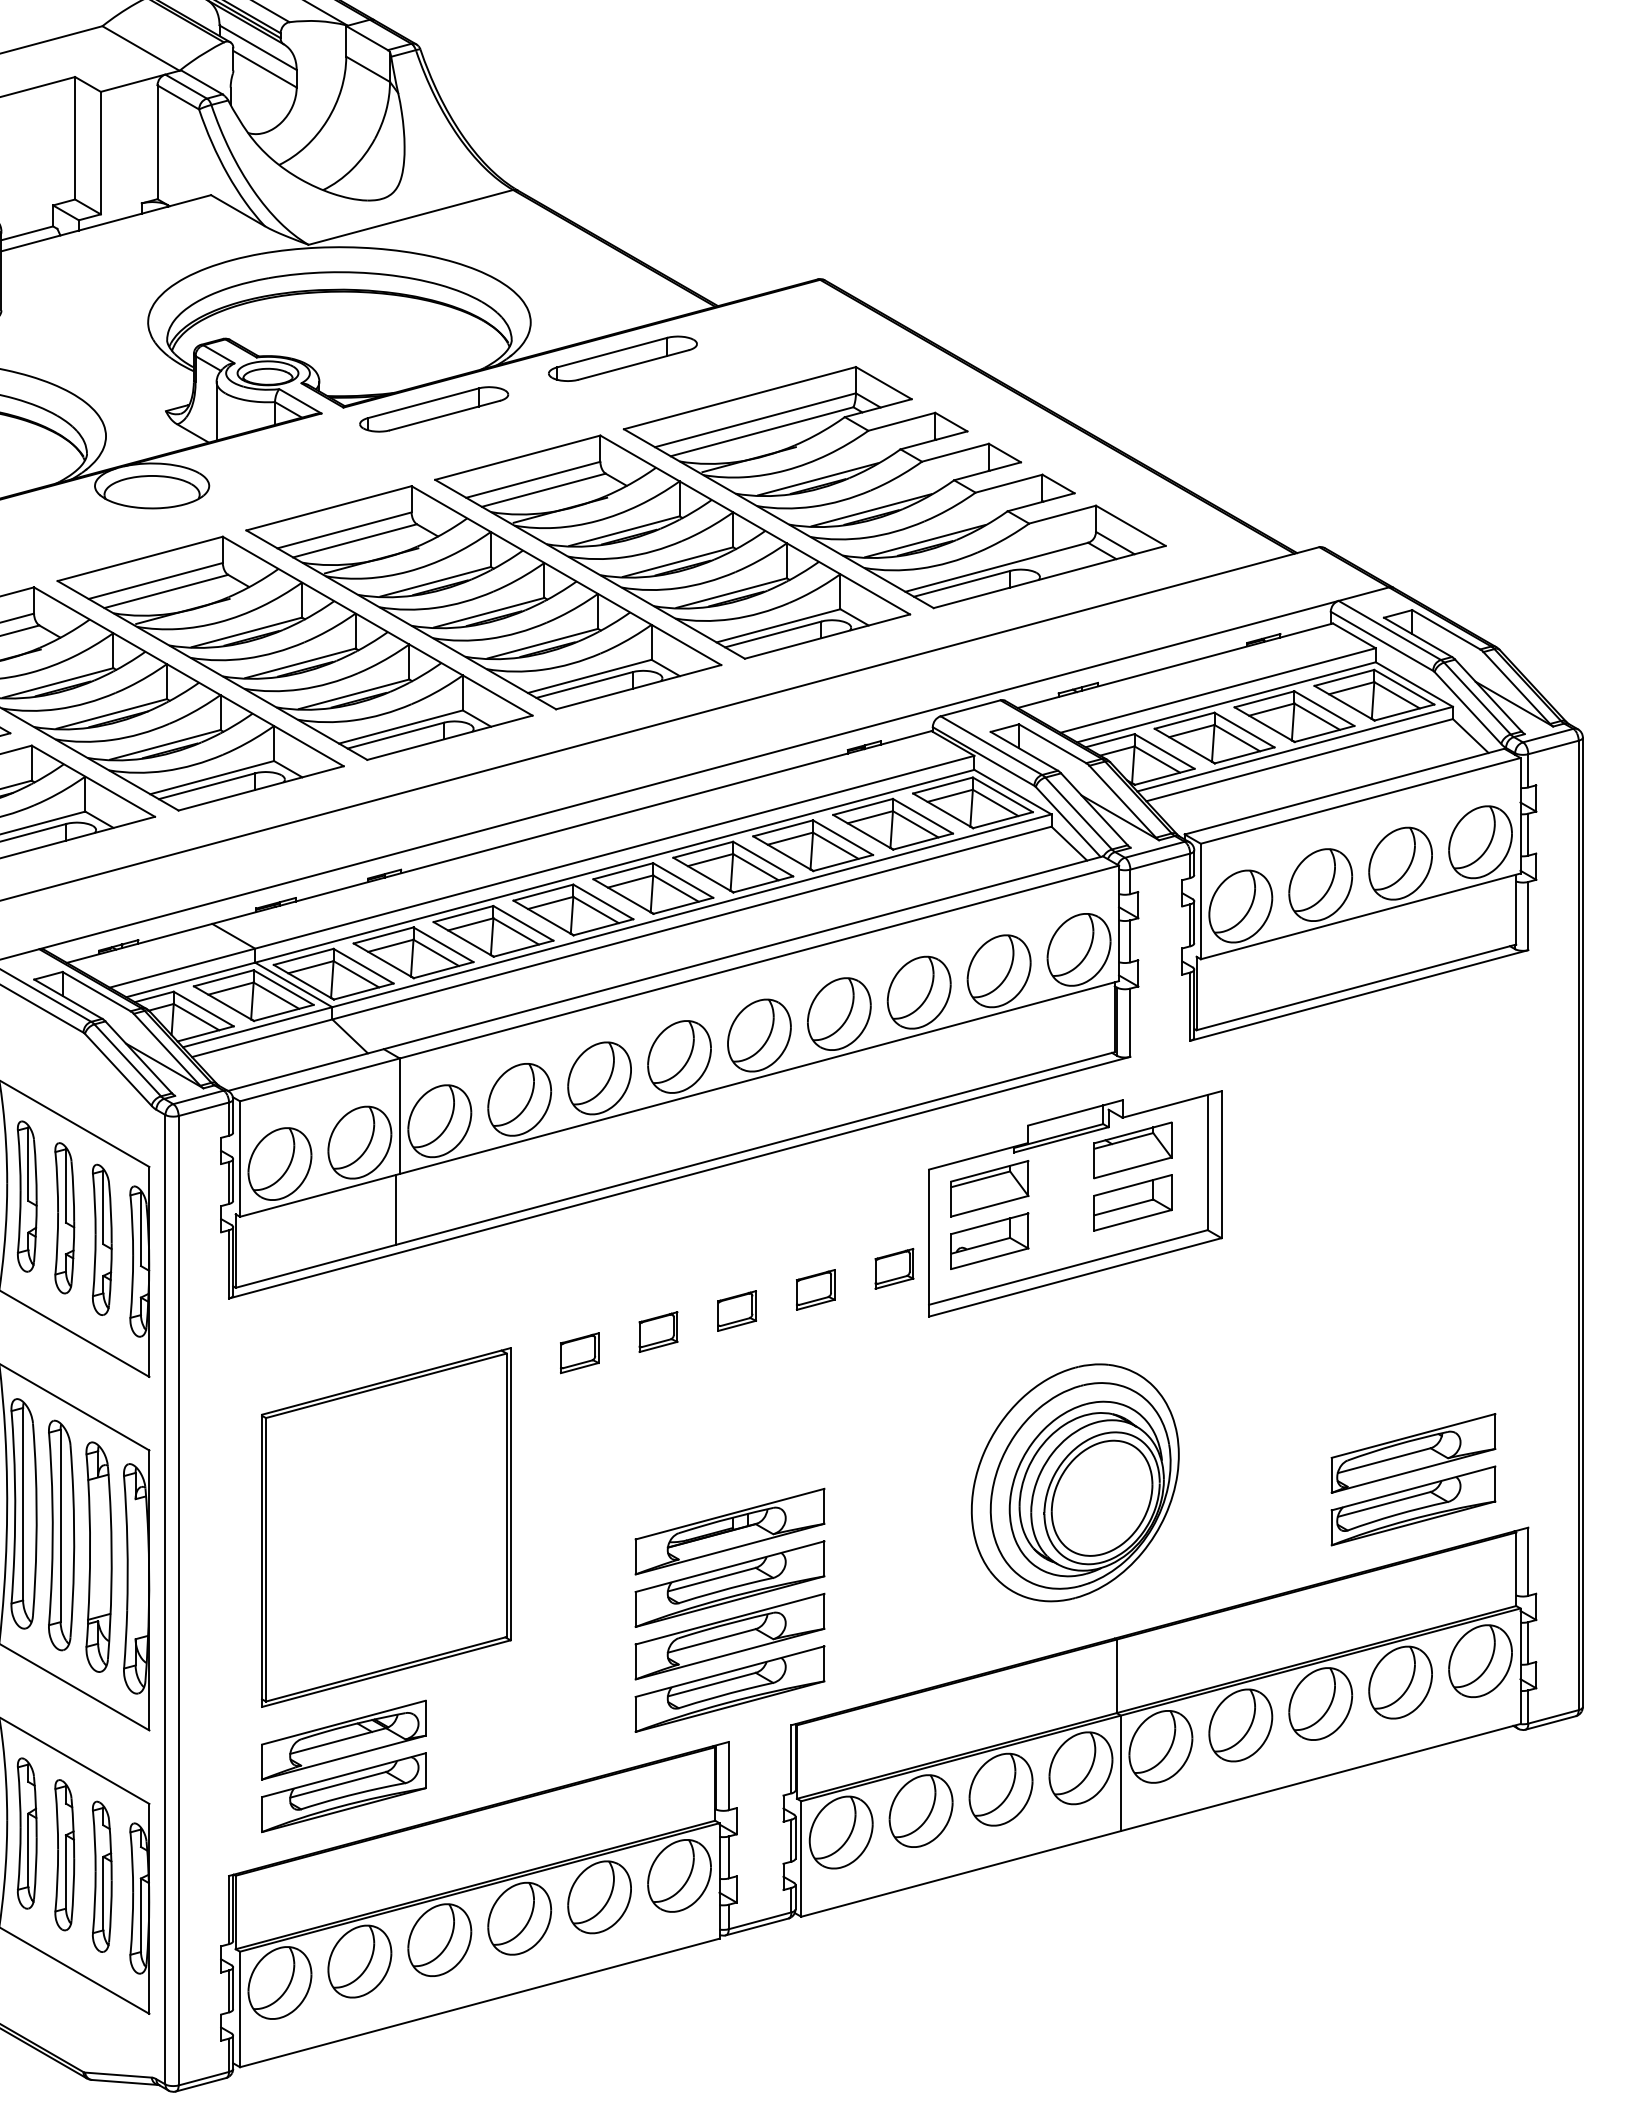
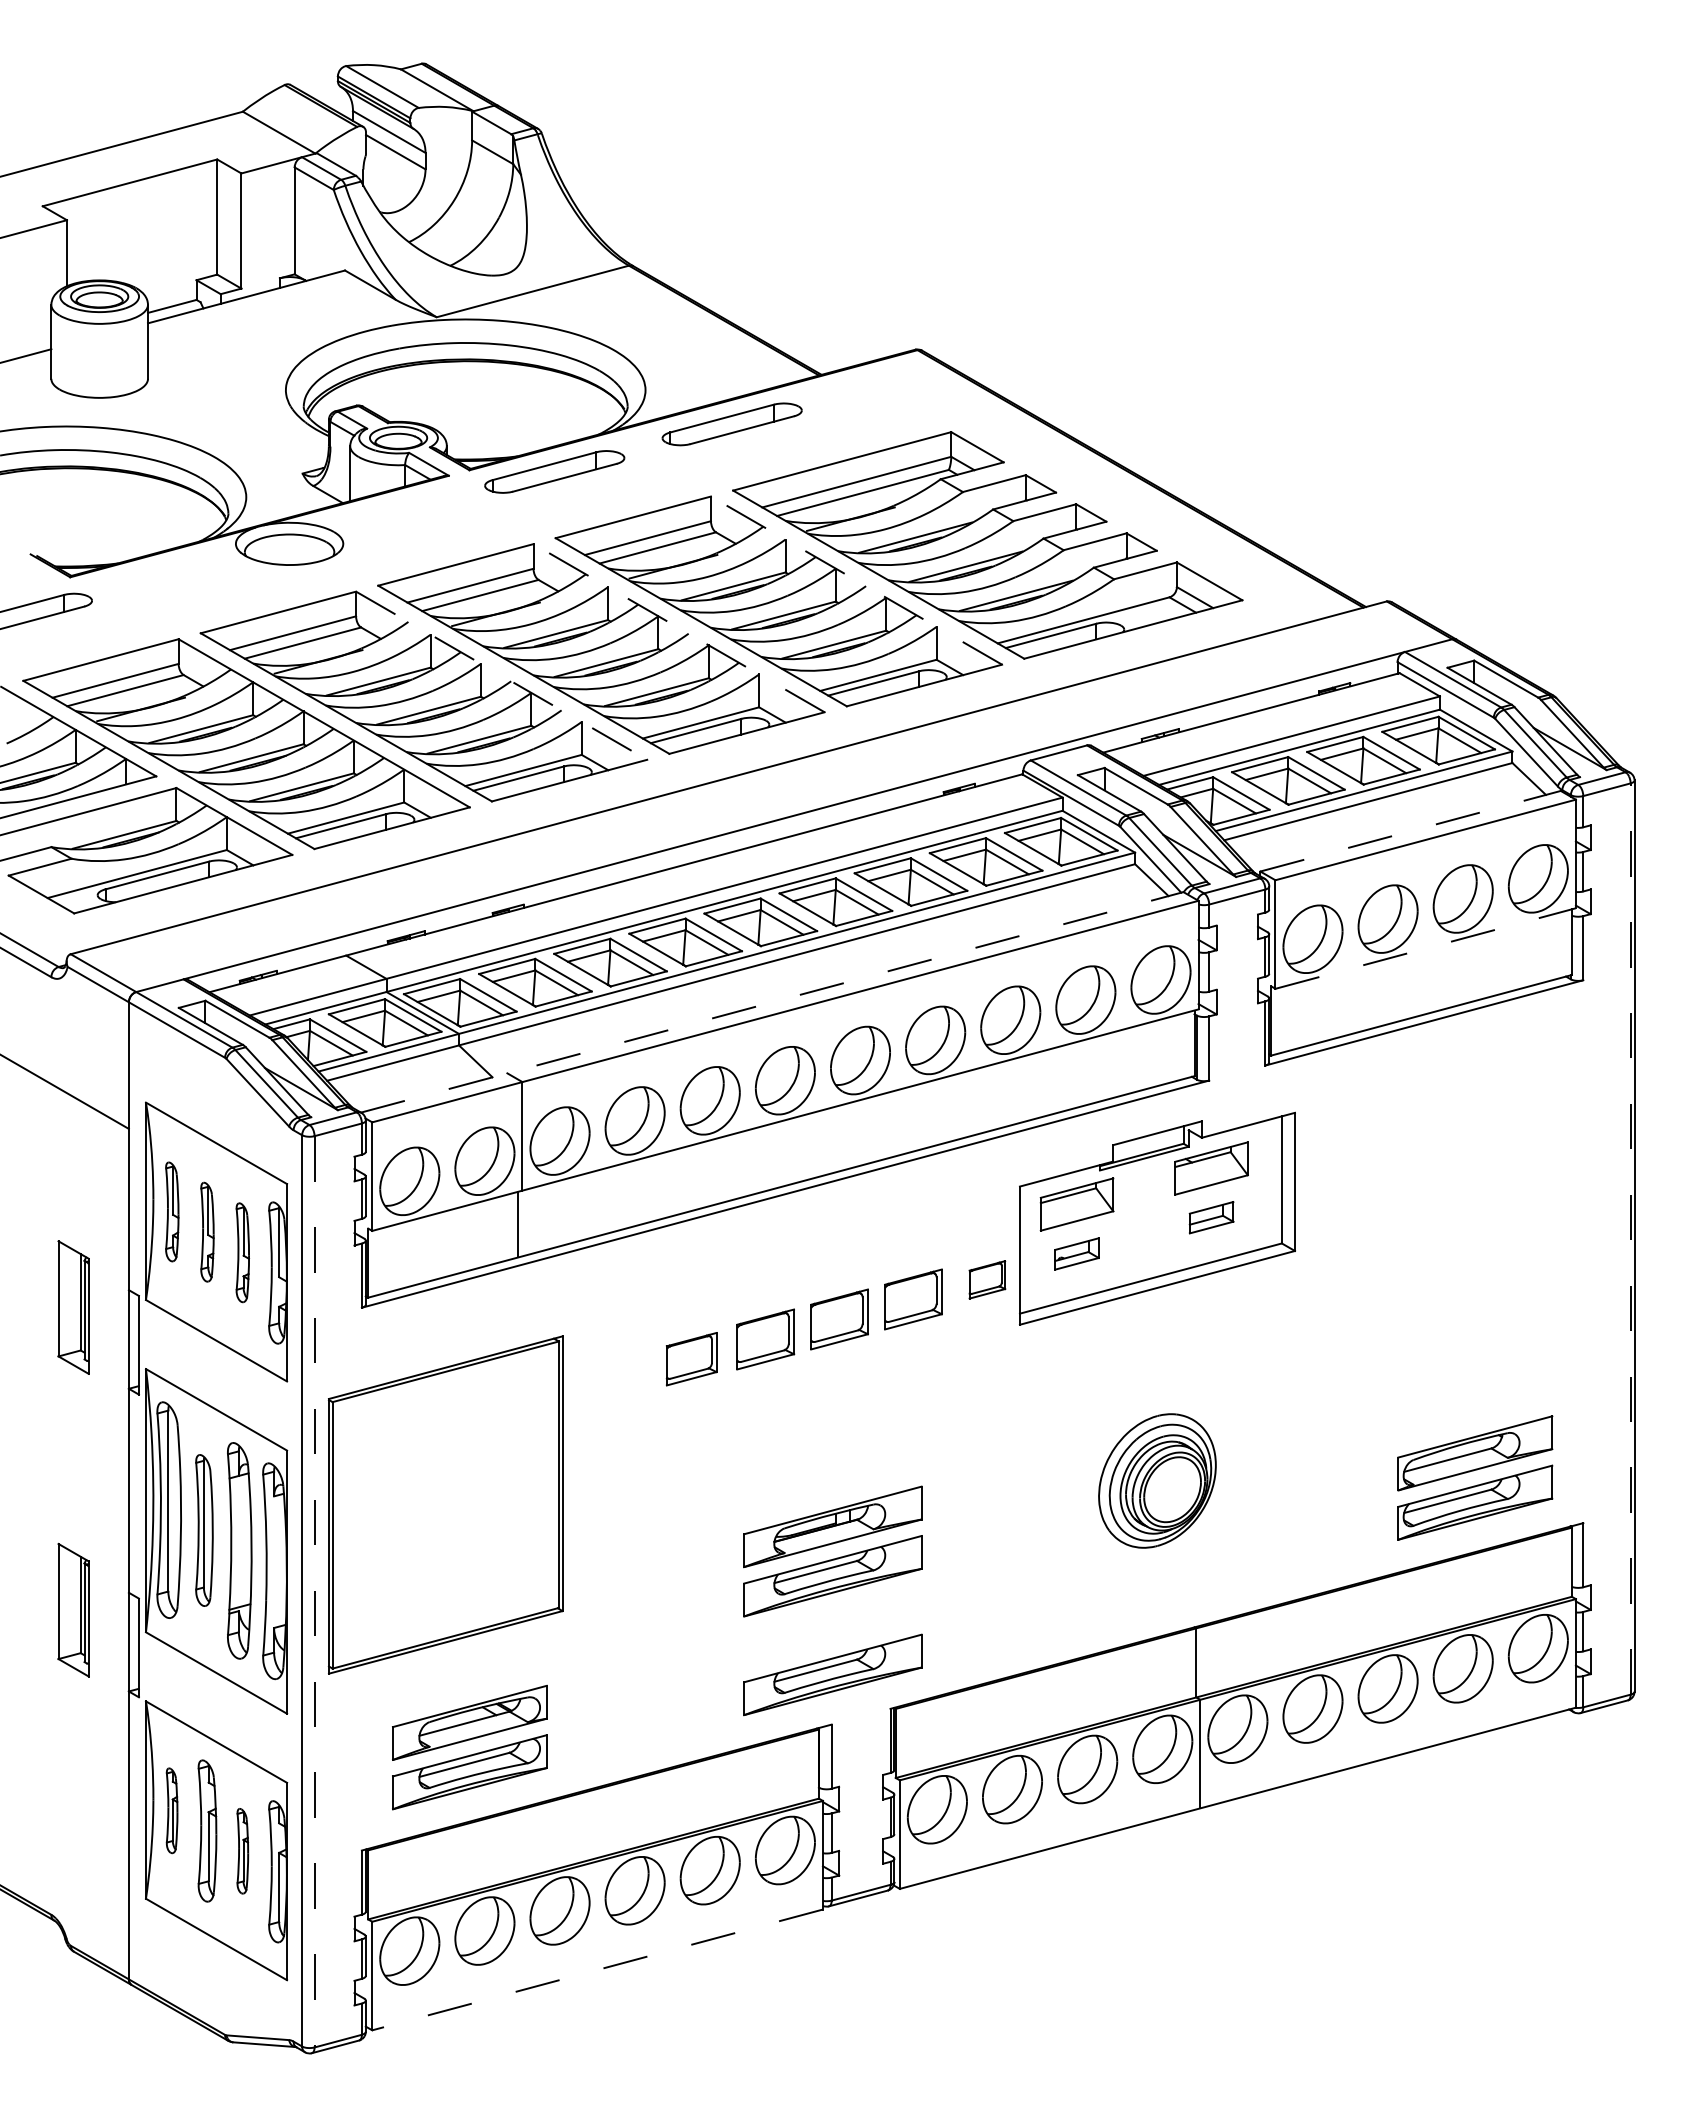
line: (755, 524) -> (856, 580), solid -> dashed
line: (565, 574) -> (678, 627), solid -> dashed
line: (378, 625) -> (502, 675), solid -> dashed
line: (1344, 791) -> (1410, 831), solid -> dashed
line: (1360, 916) -> (1425, 948), solid -> dashed
line: (665, 973) -> (772, 1002), solid -> dashed
part: (27, 1196) -> (172, 1211), size x0.7
part: (1132, 1202) -> (1211, 1217), size x0.6
part: (64, 1217) -> (207, 1231), size x0.7
line: (1578, 1225) -> (1630, 1239), solid -> dashed
part: (101, 1239) -> (242, 1252), size x0.7
part: (989, 1240) -> (1076, 1253), size x0.6
part: (815, 1289) -> (913, 1299), size x1.6
part: (737, 1311) -> (839, 1319), size x1.6
part: (658, 1331) -> (765, 1338), size x1.6
part: (579, 1352) -> (691, 1358), size x1.4
part: (1075, 1482) -> (1157, 1480), size x0.6
part: (386, 1526) -> (445, 1504), moved
part: (61, 1535) -> (204, 1530), size x0.7
line: (178, 1600) -> (314, 1591), solid -> dashed
part: (729, 1636) -> (832, 1625), removed
part: (26, 1833) -> (171, 1810), size x0.6
part: (101, 1875) -> (242, 1850), size x0.6
line: (479, 2003) -> (597, 1970), solid -> dashed

